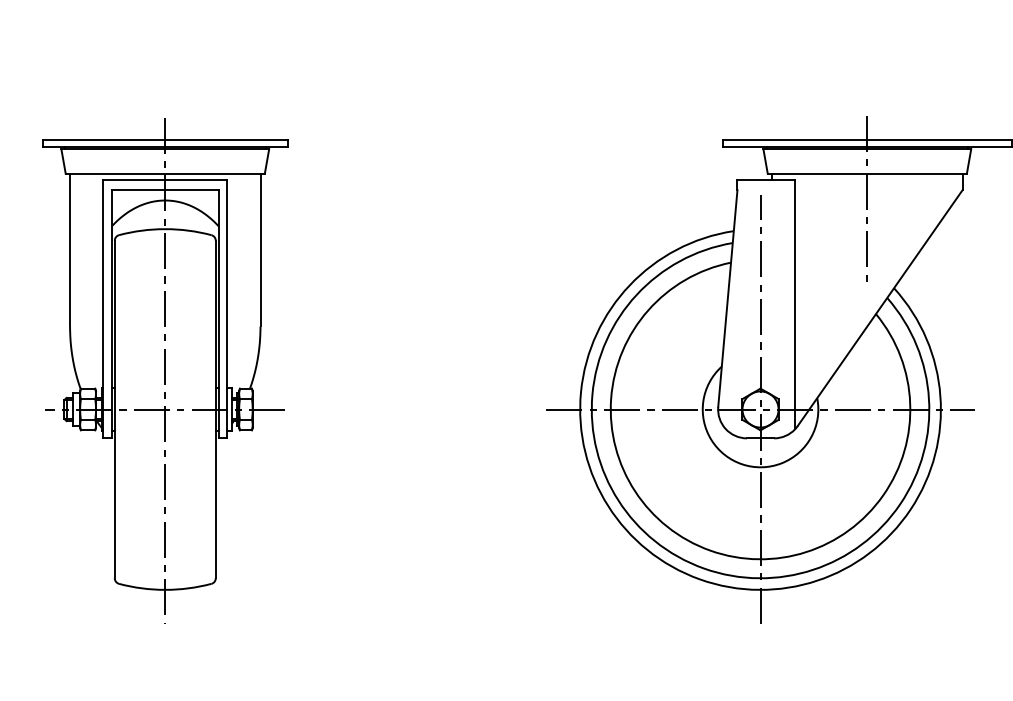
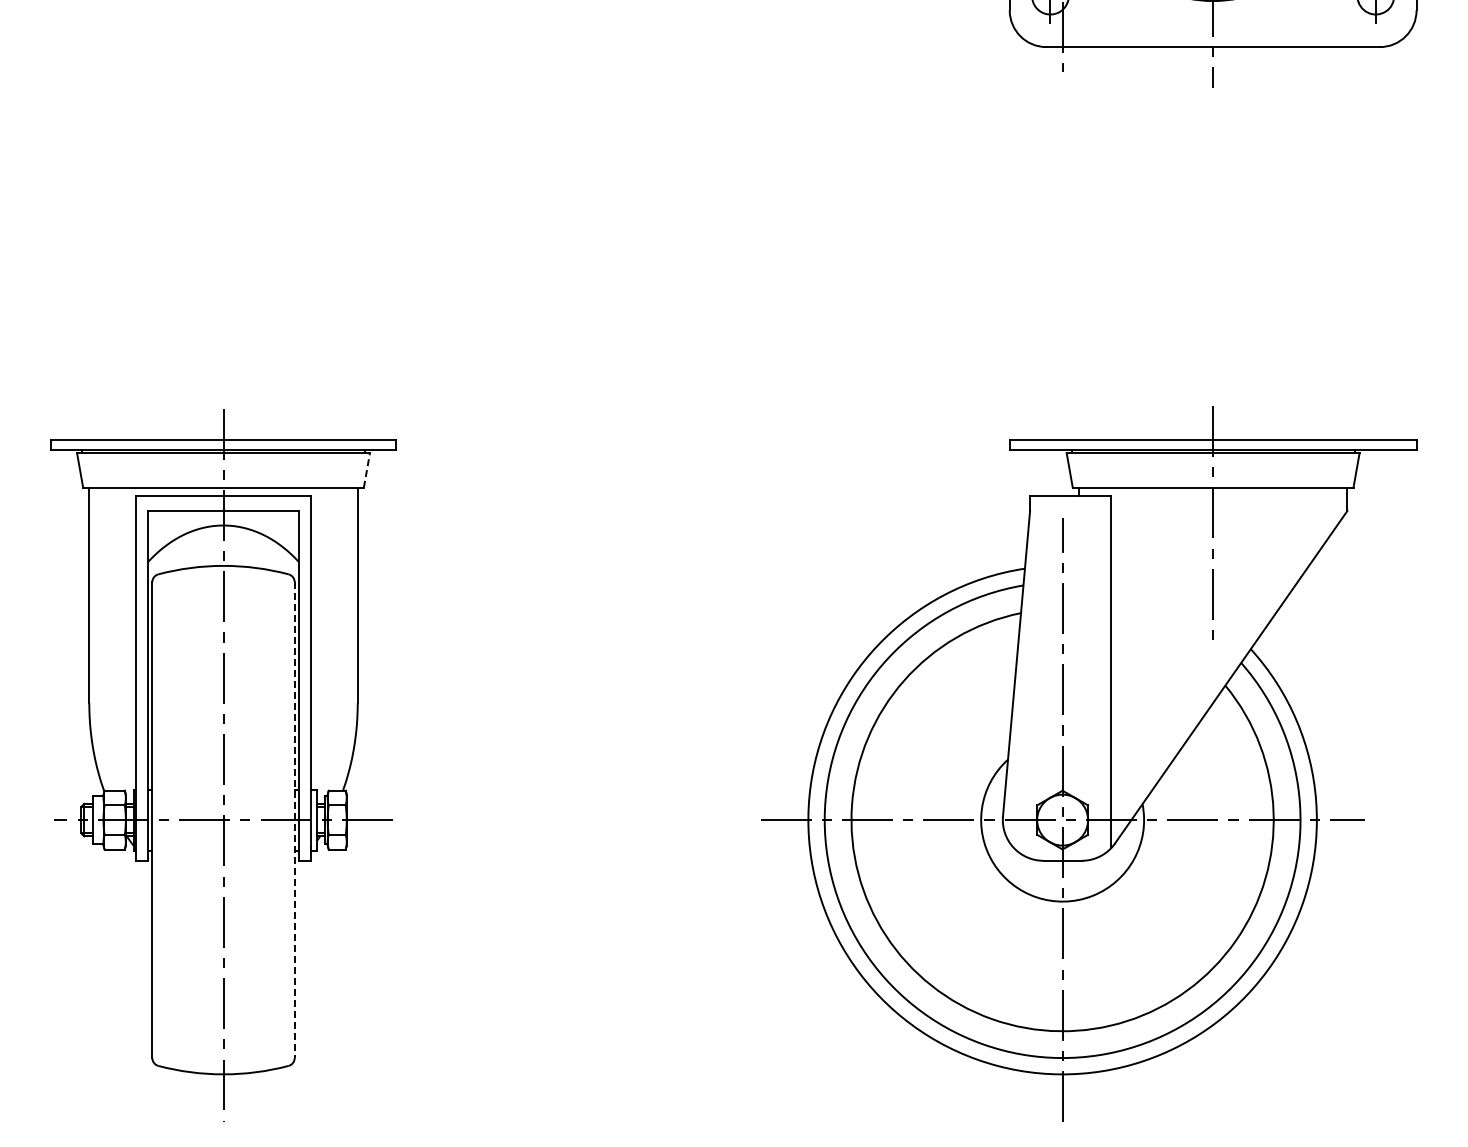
line: (266, 161) -> (366, 470), solid -> dashed
line: (215, 409) -> (294, 820), solid -> dashed

